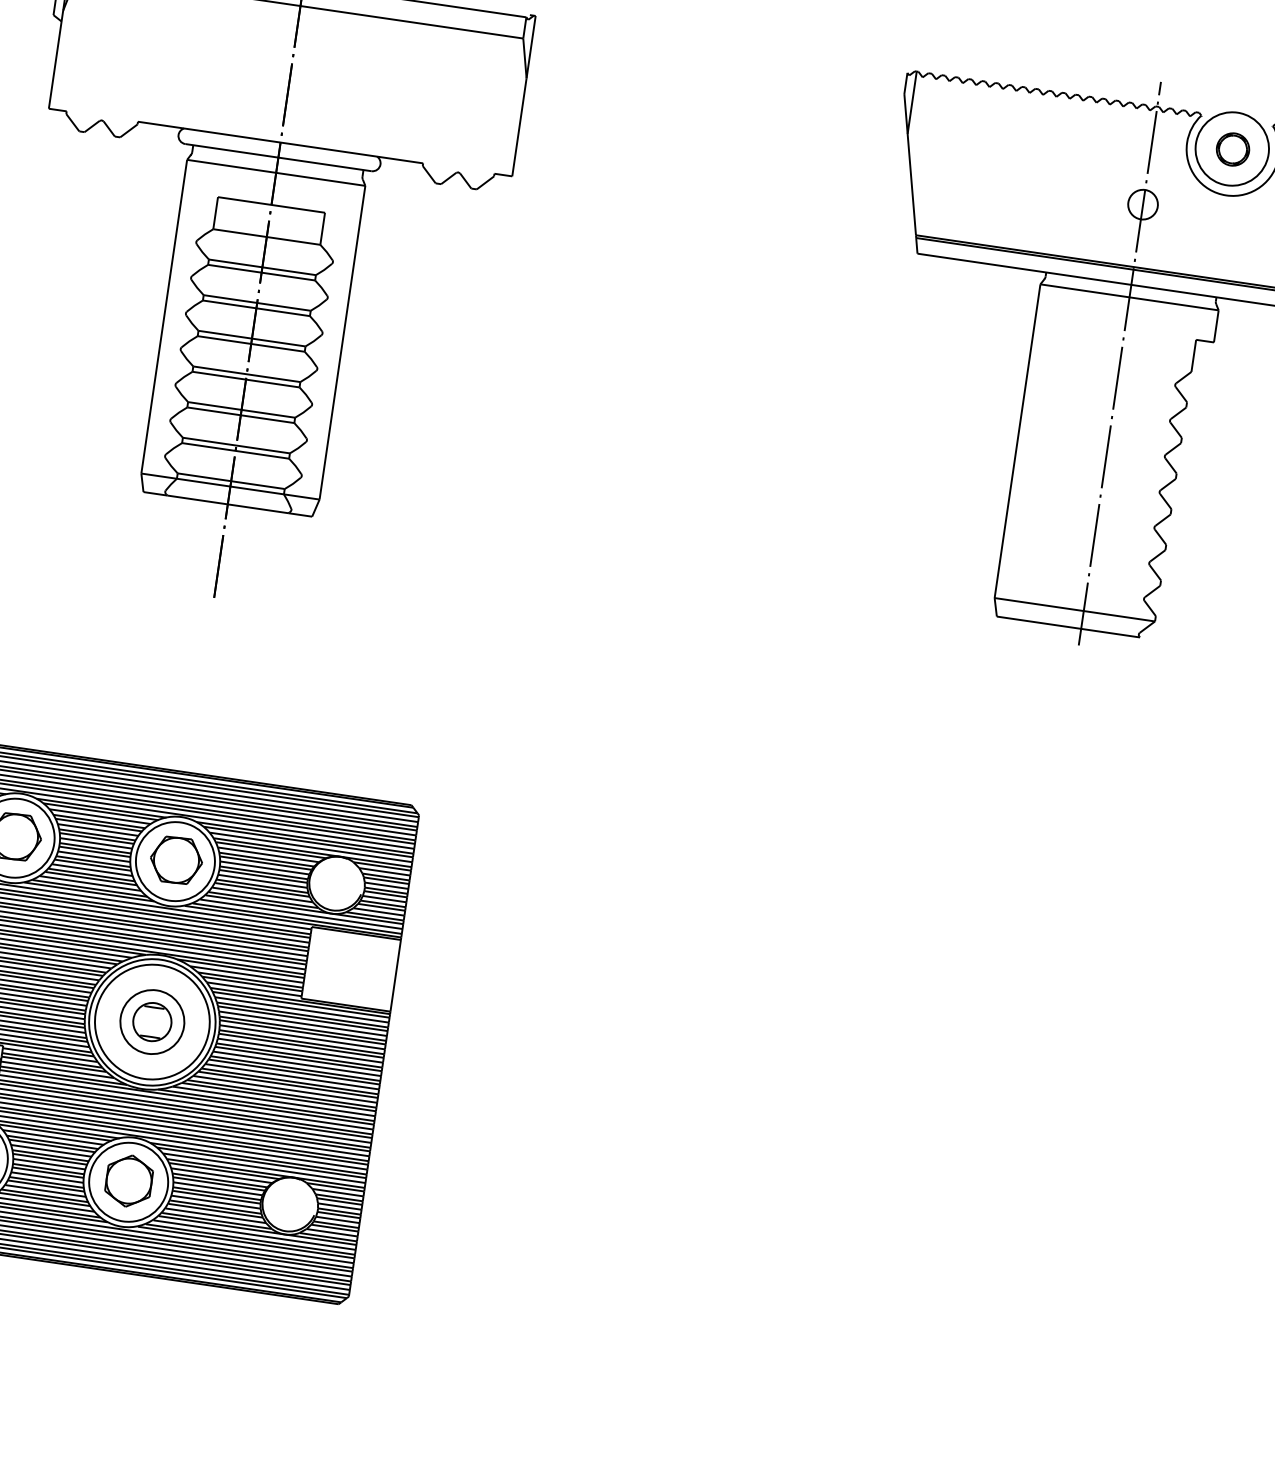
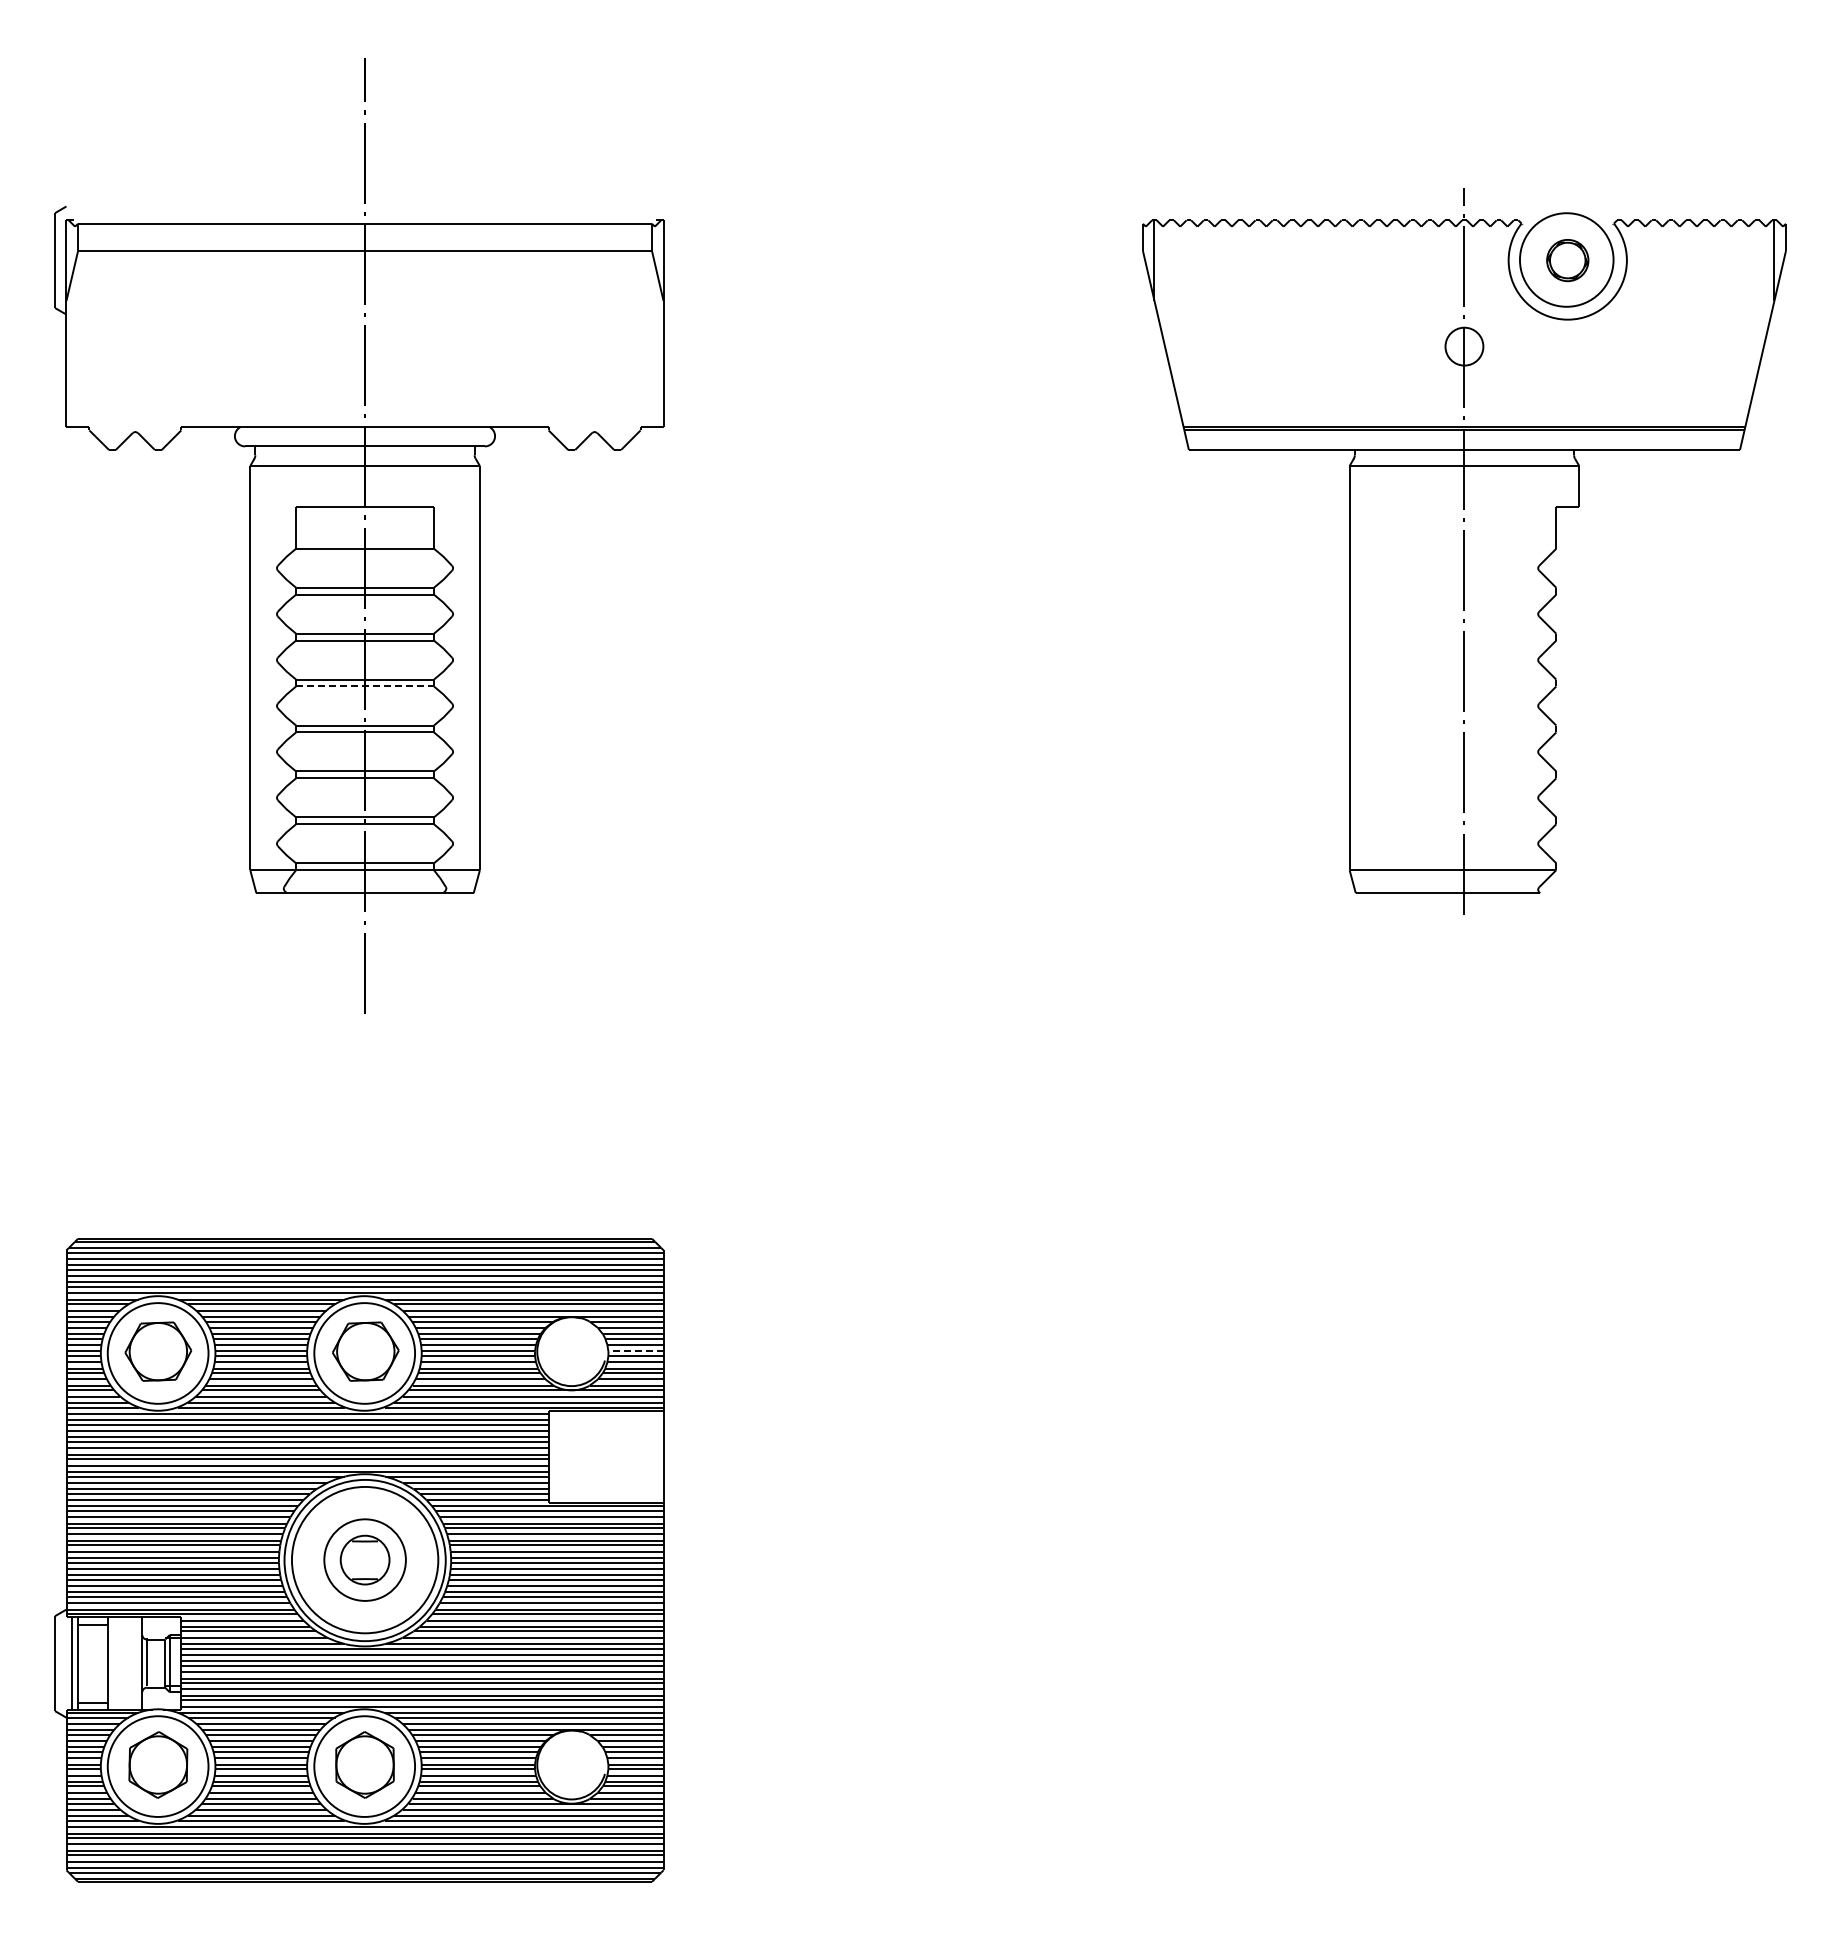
line: (251, 344) -> (365, 686), solid -> dashed
line: (385, 890) -> (635, 1351), solid -> dashed

